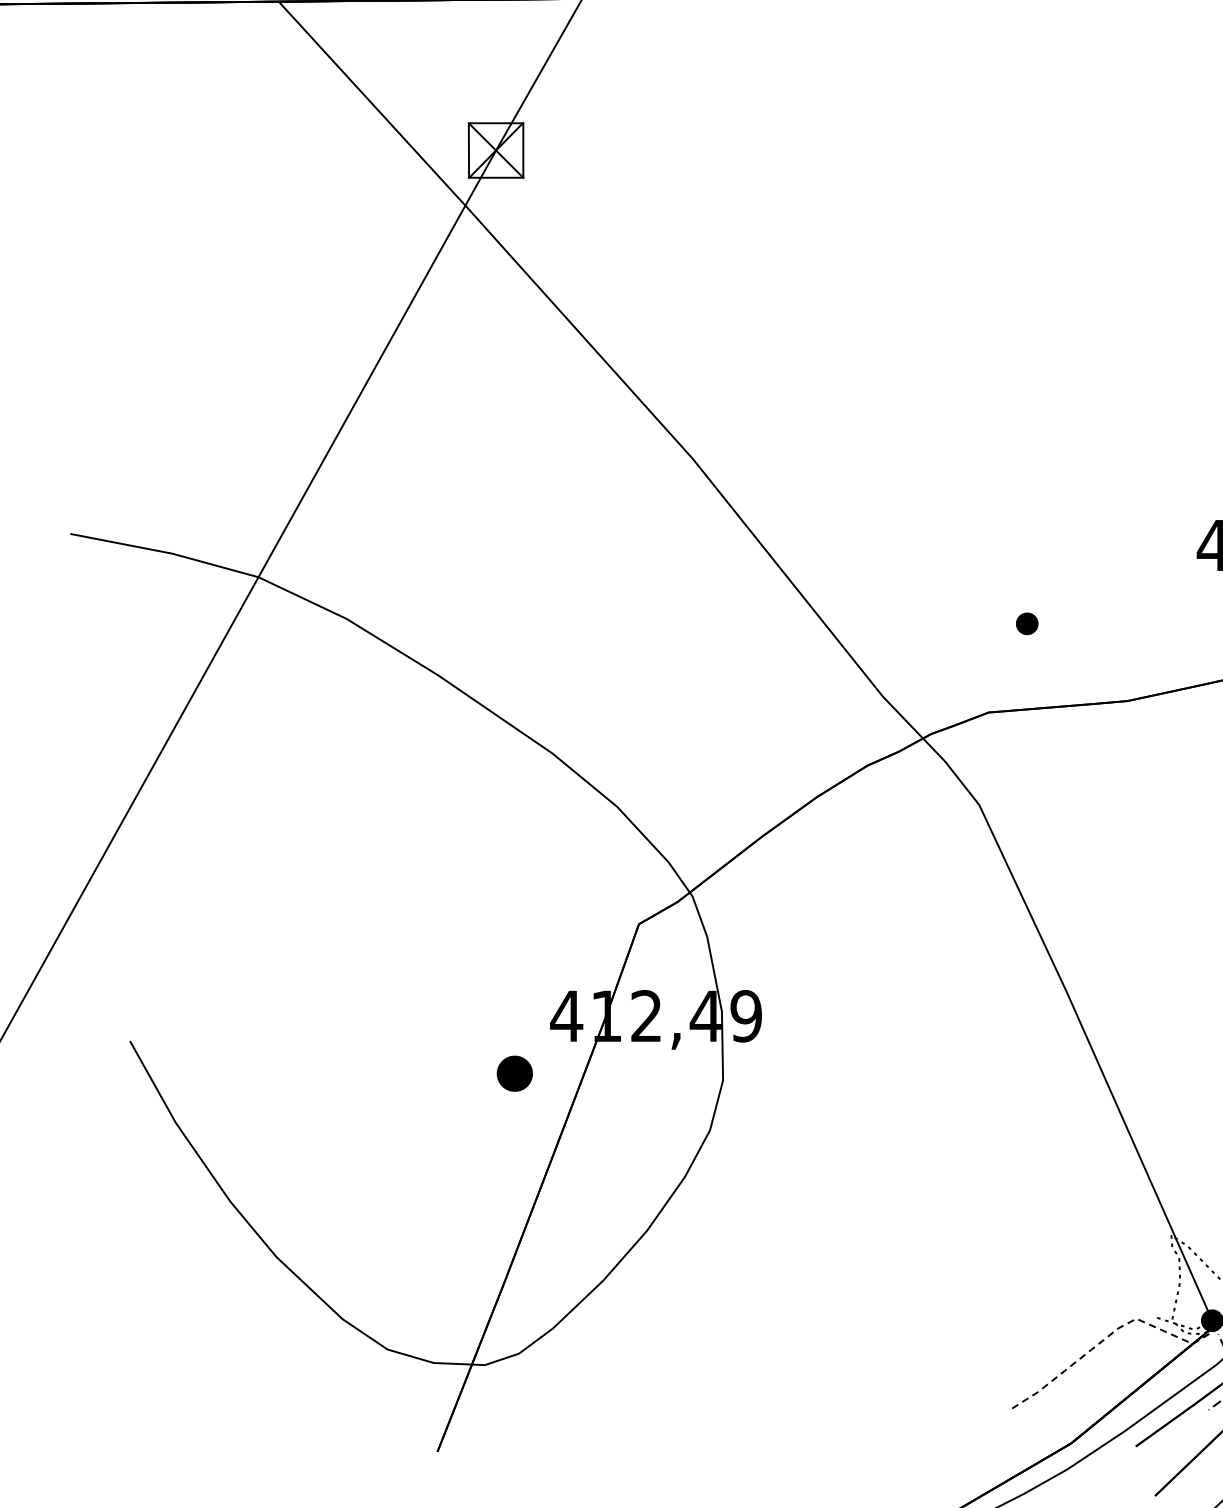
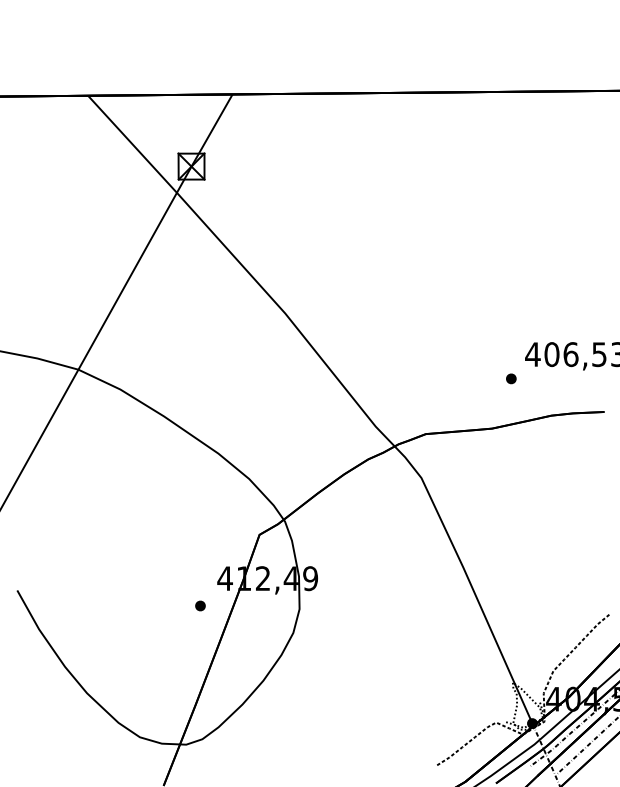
part: (1027, 623) -> (511, 378), moved
part: (514, 1072) -> (200, 605), size x0.62

